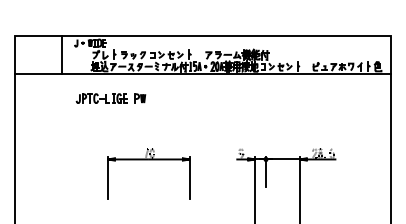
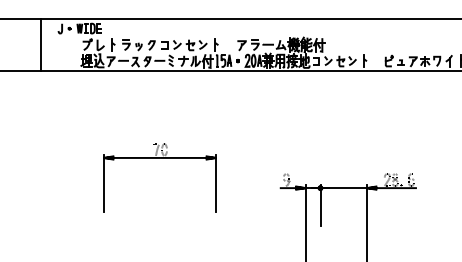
part: (110, 98) -> (107, 104), removed
part: (148, 160) -> (159, 159), moved

